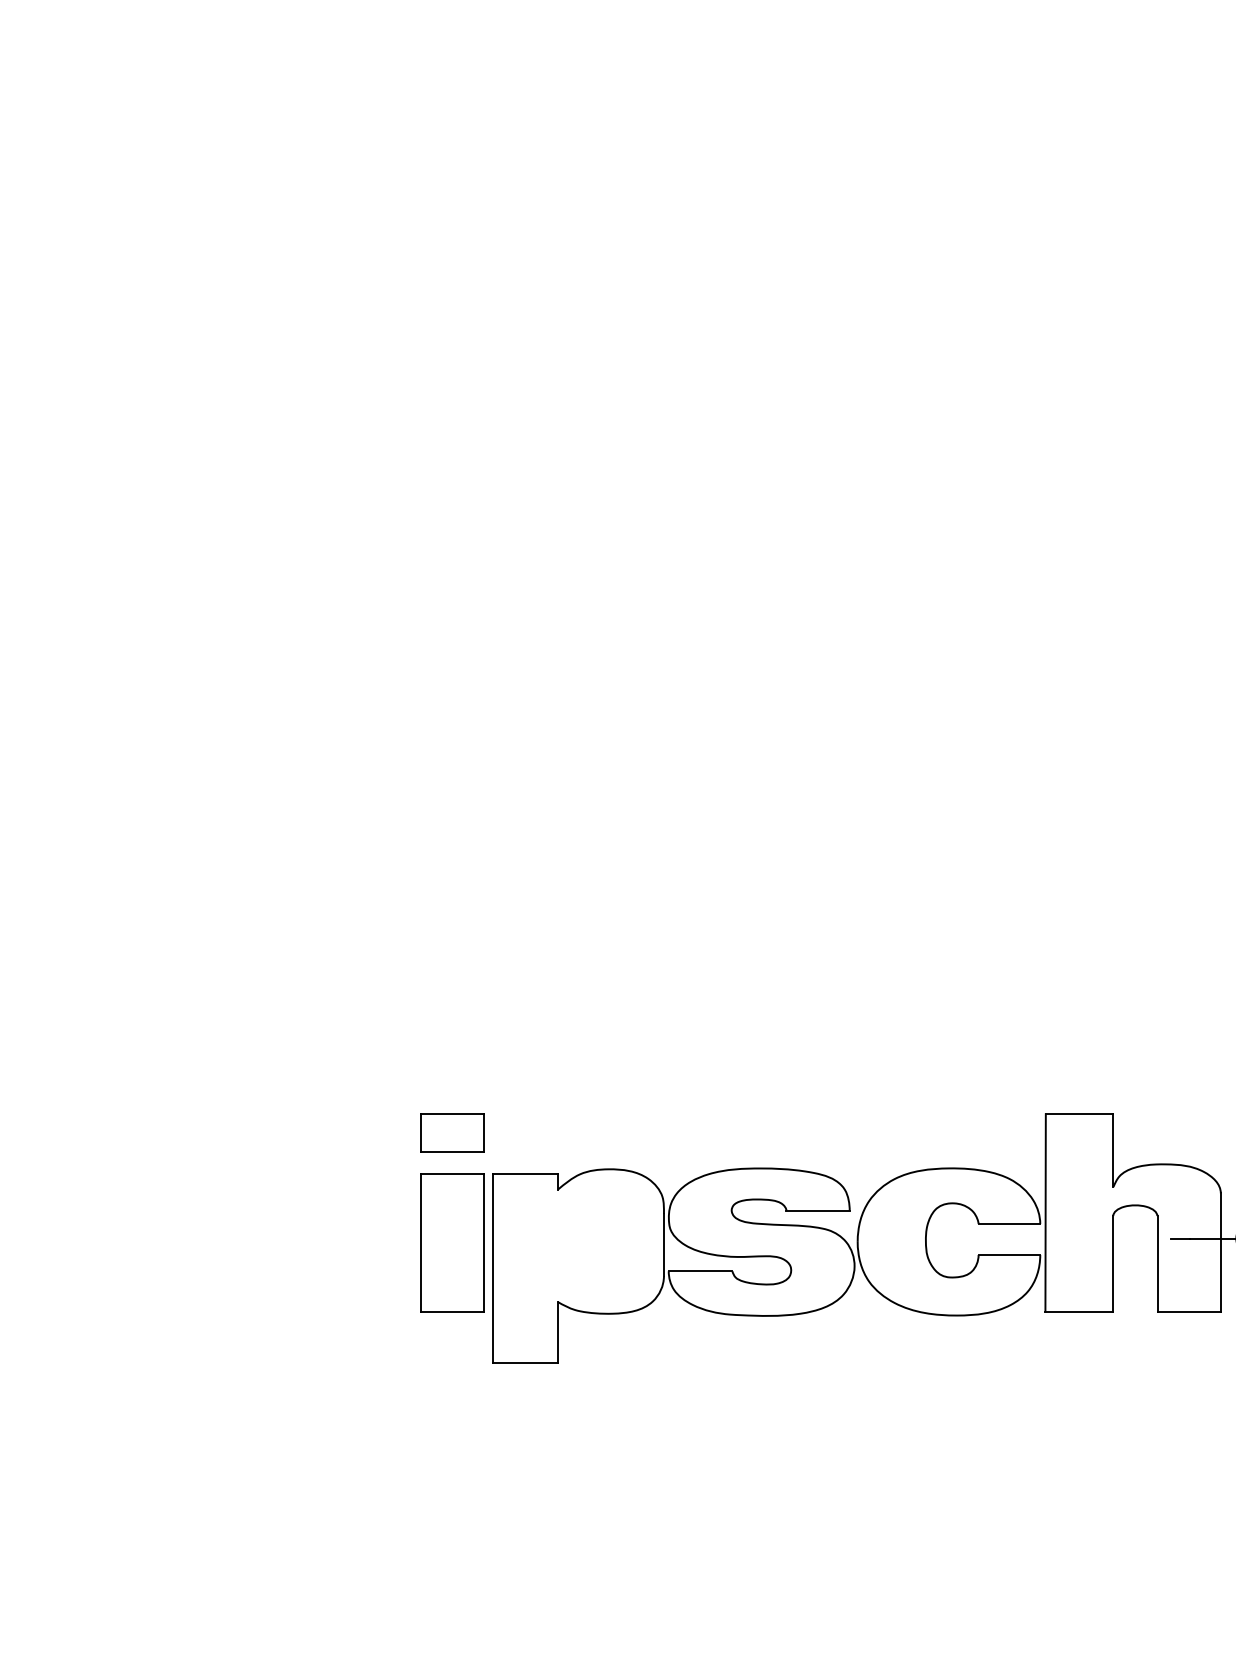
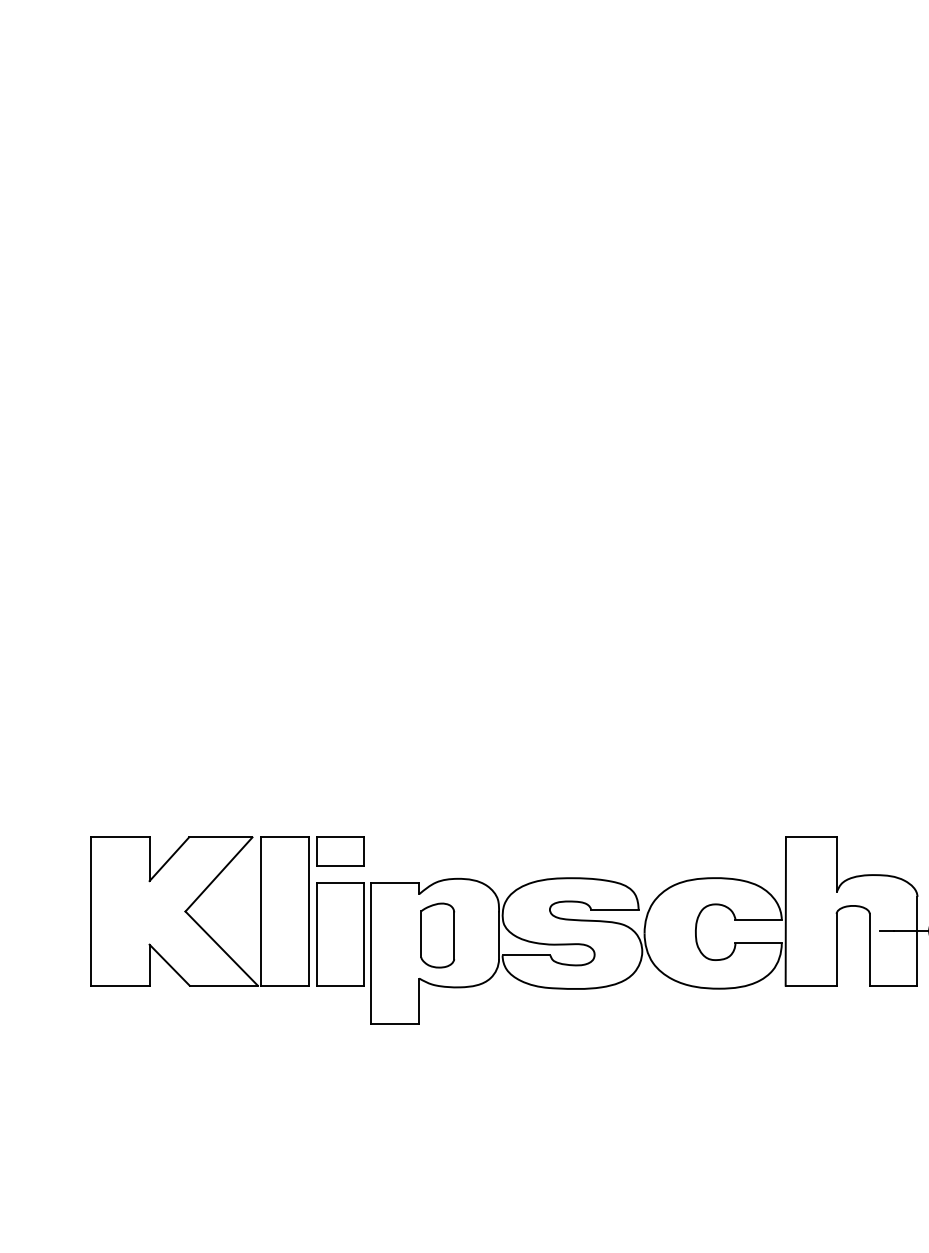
part: (256, 1203) -> (192, 904), added
part: (582, 1244) -> (437, 935), added

